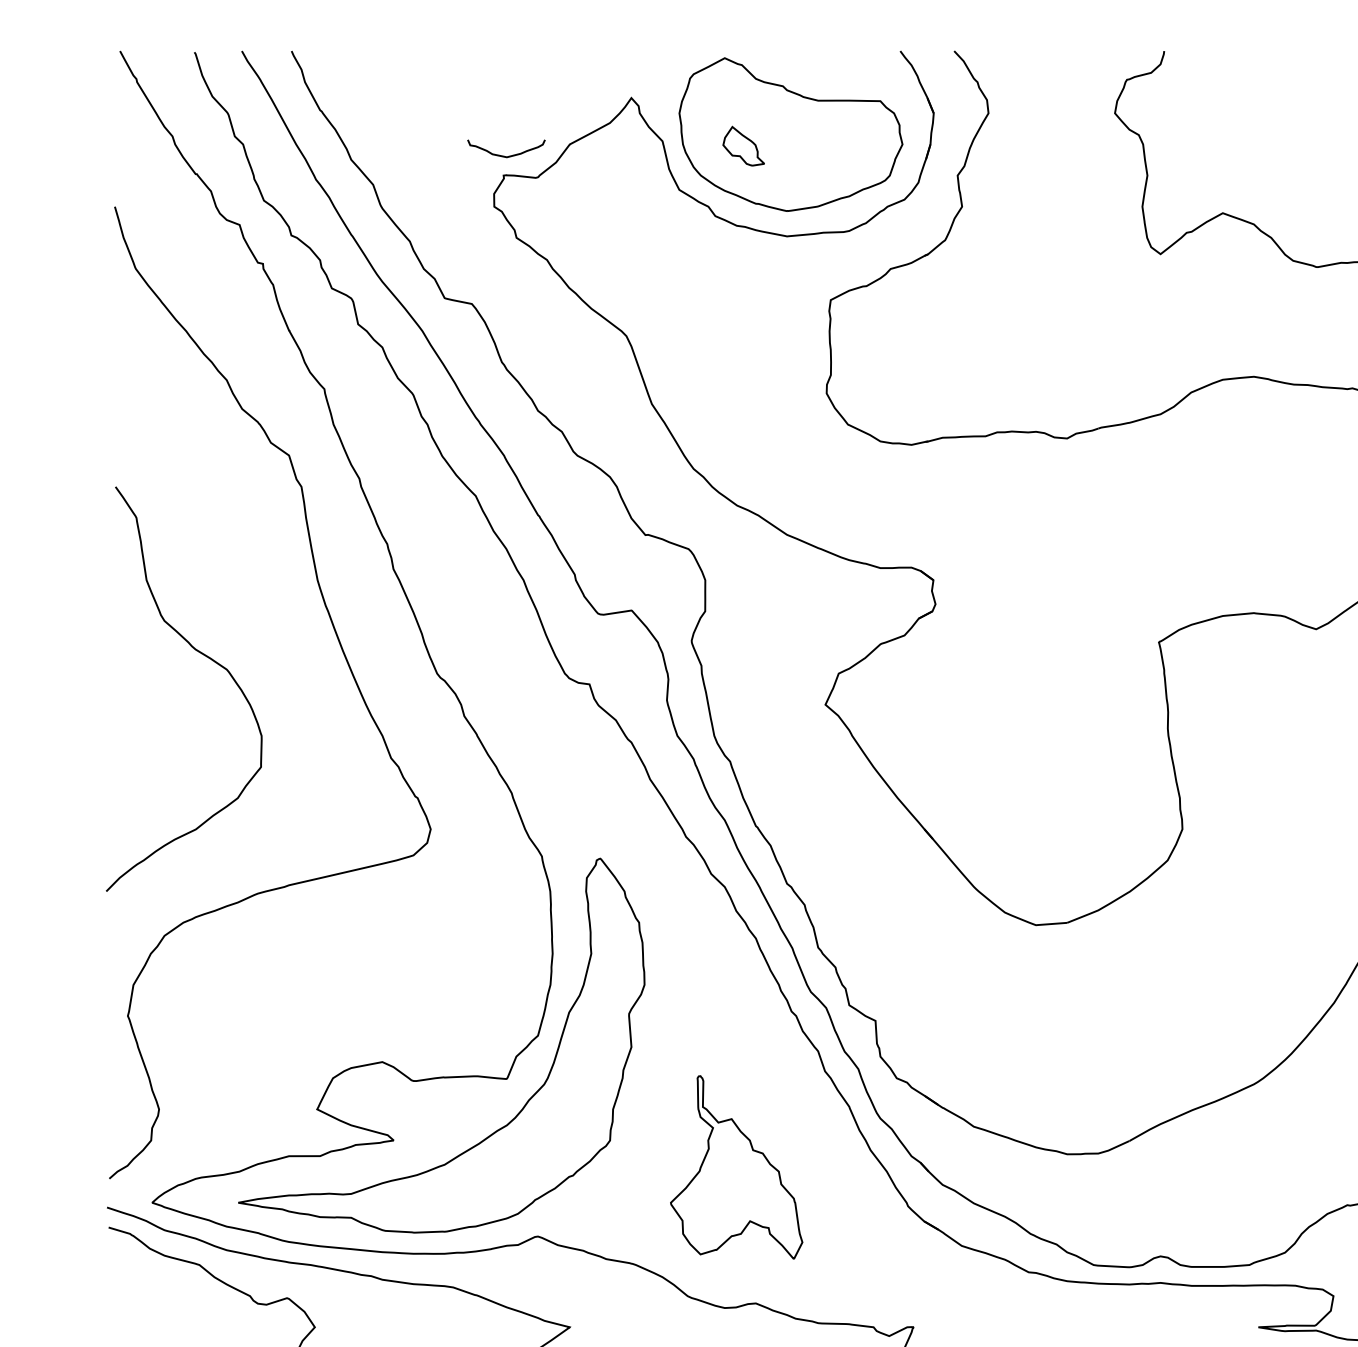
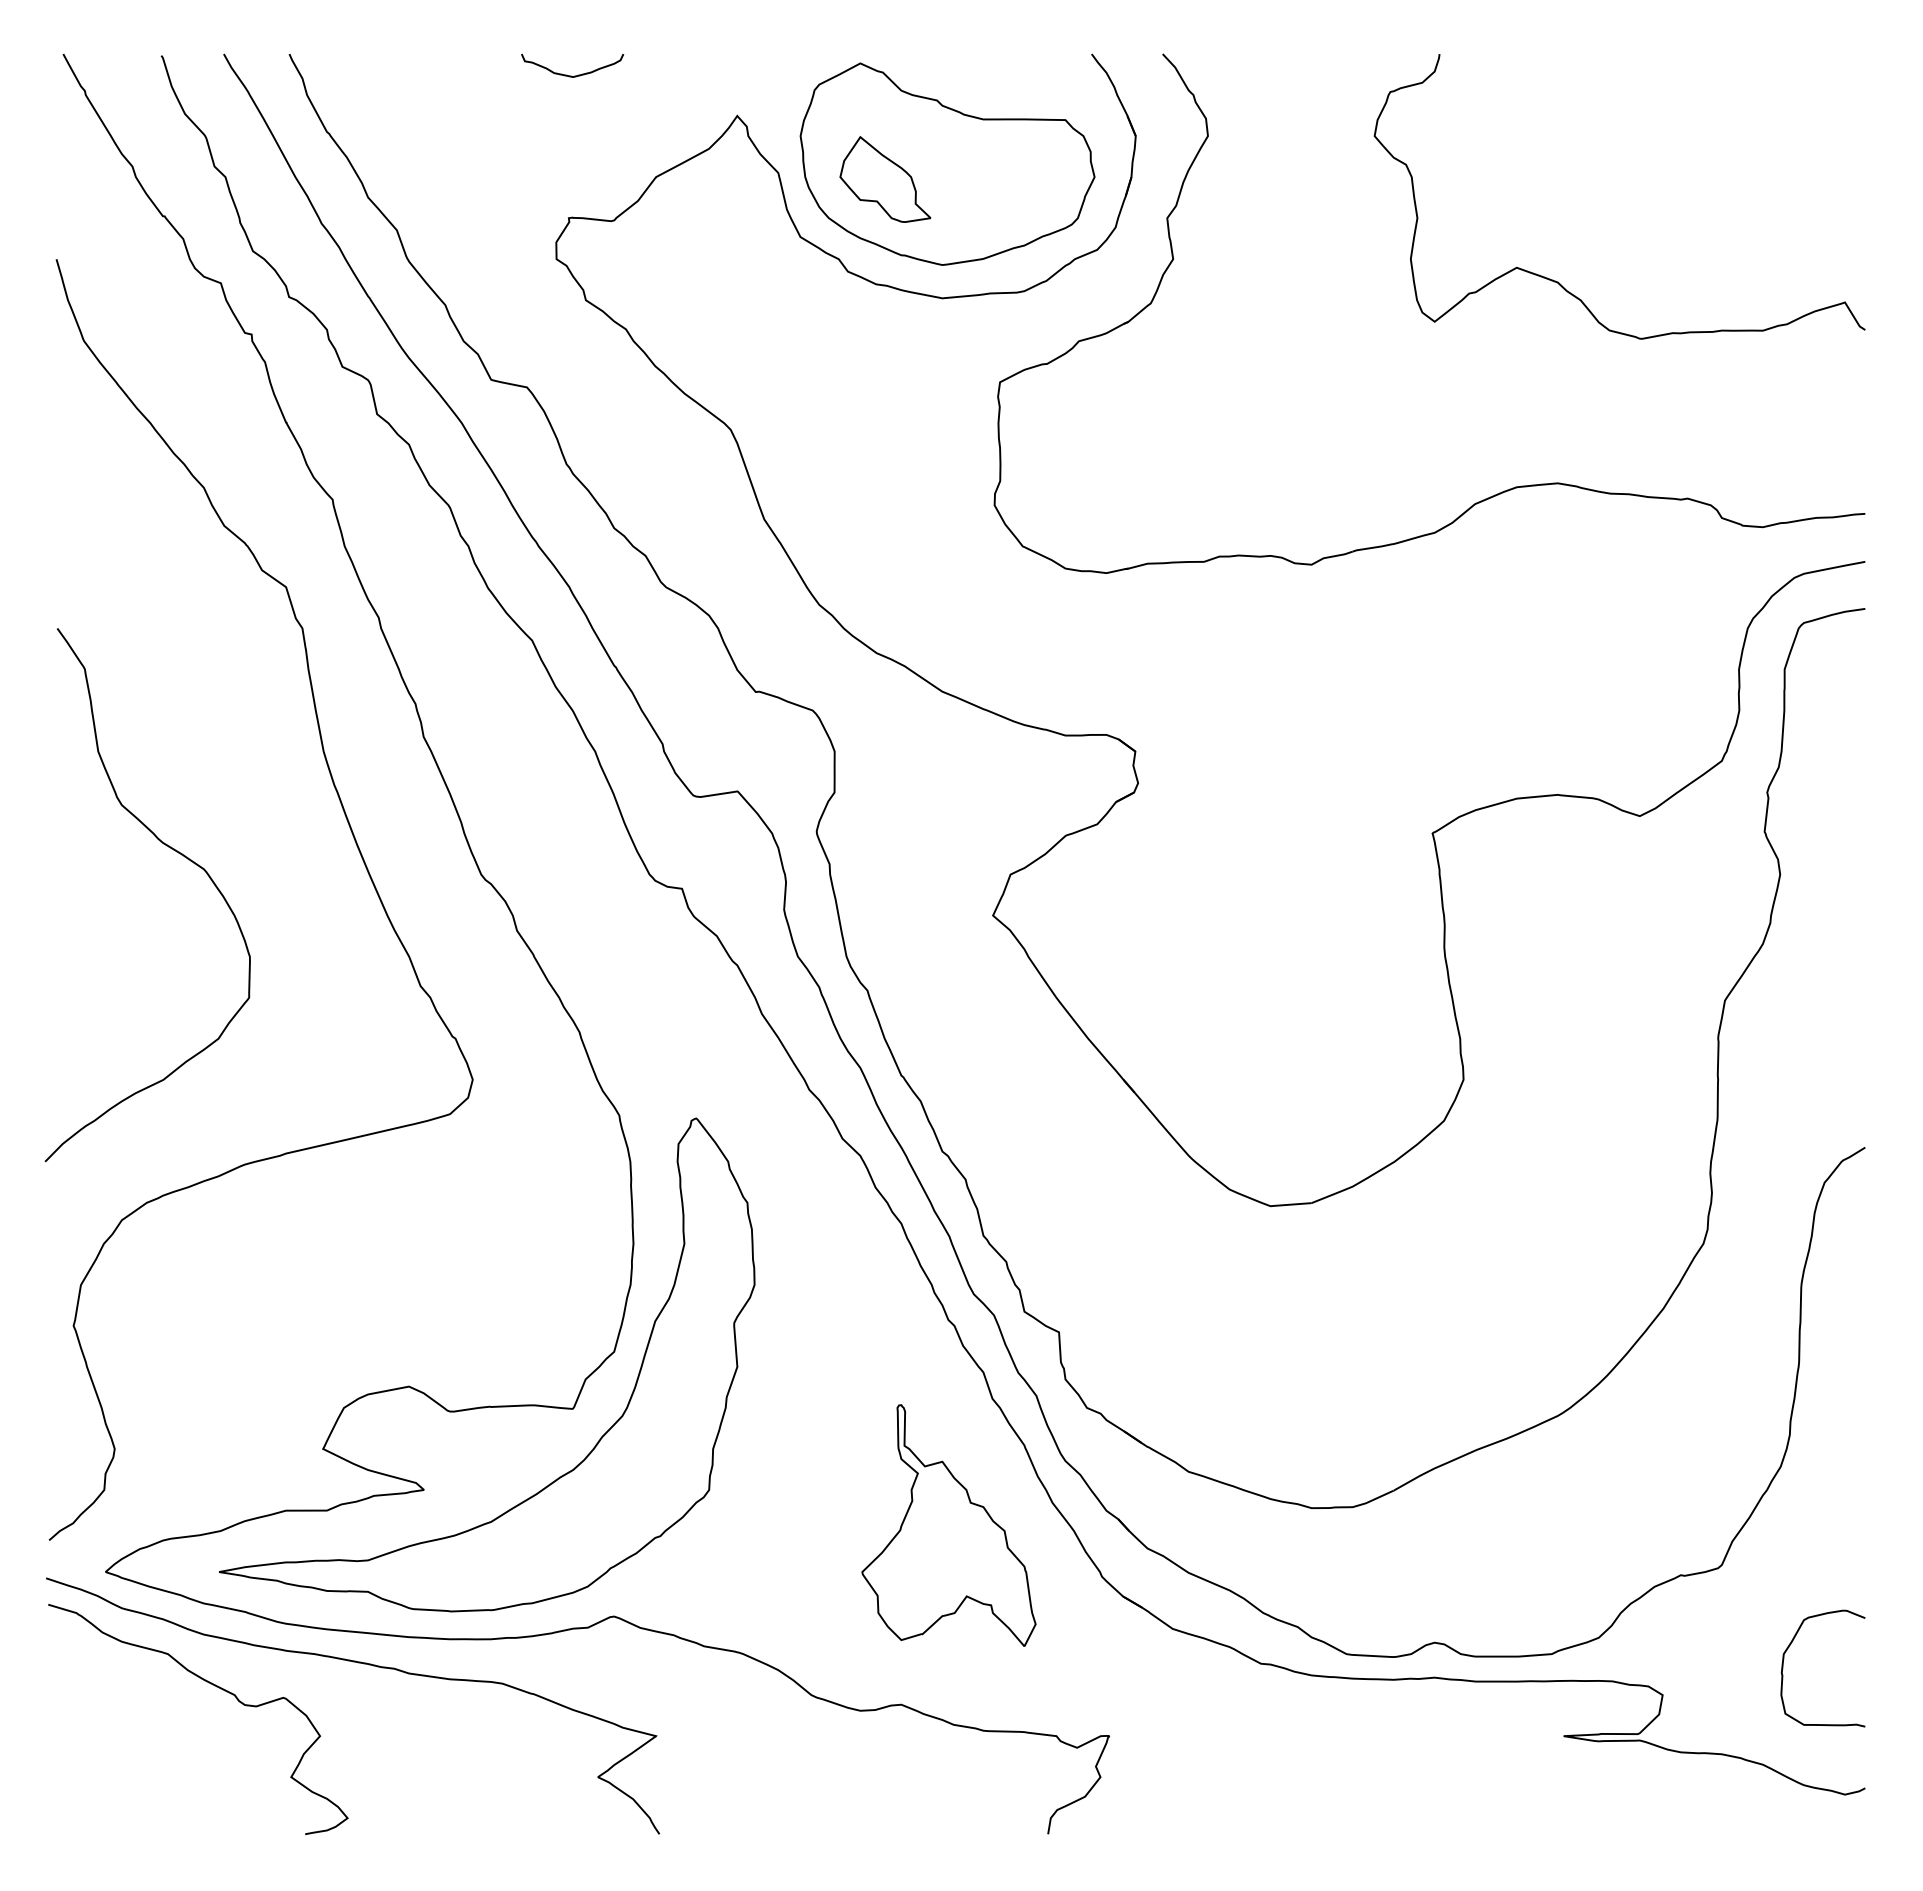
part: (743, 146) -> (885, 179), size x1.67
curve: (505, 156) -> (571, 75), moved
part: (736, 1167) -> (948, 1525), moved

